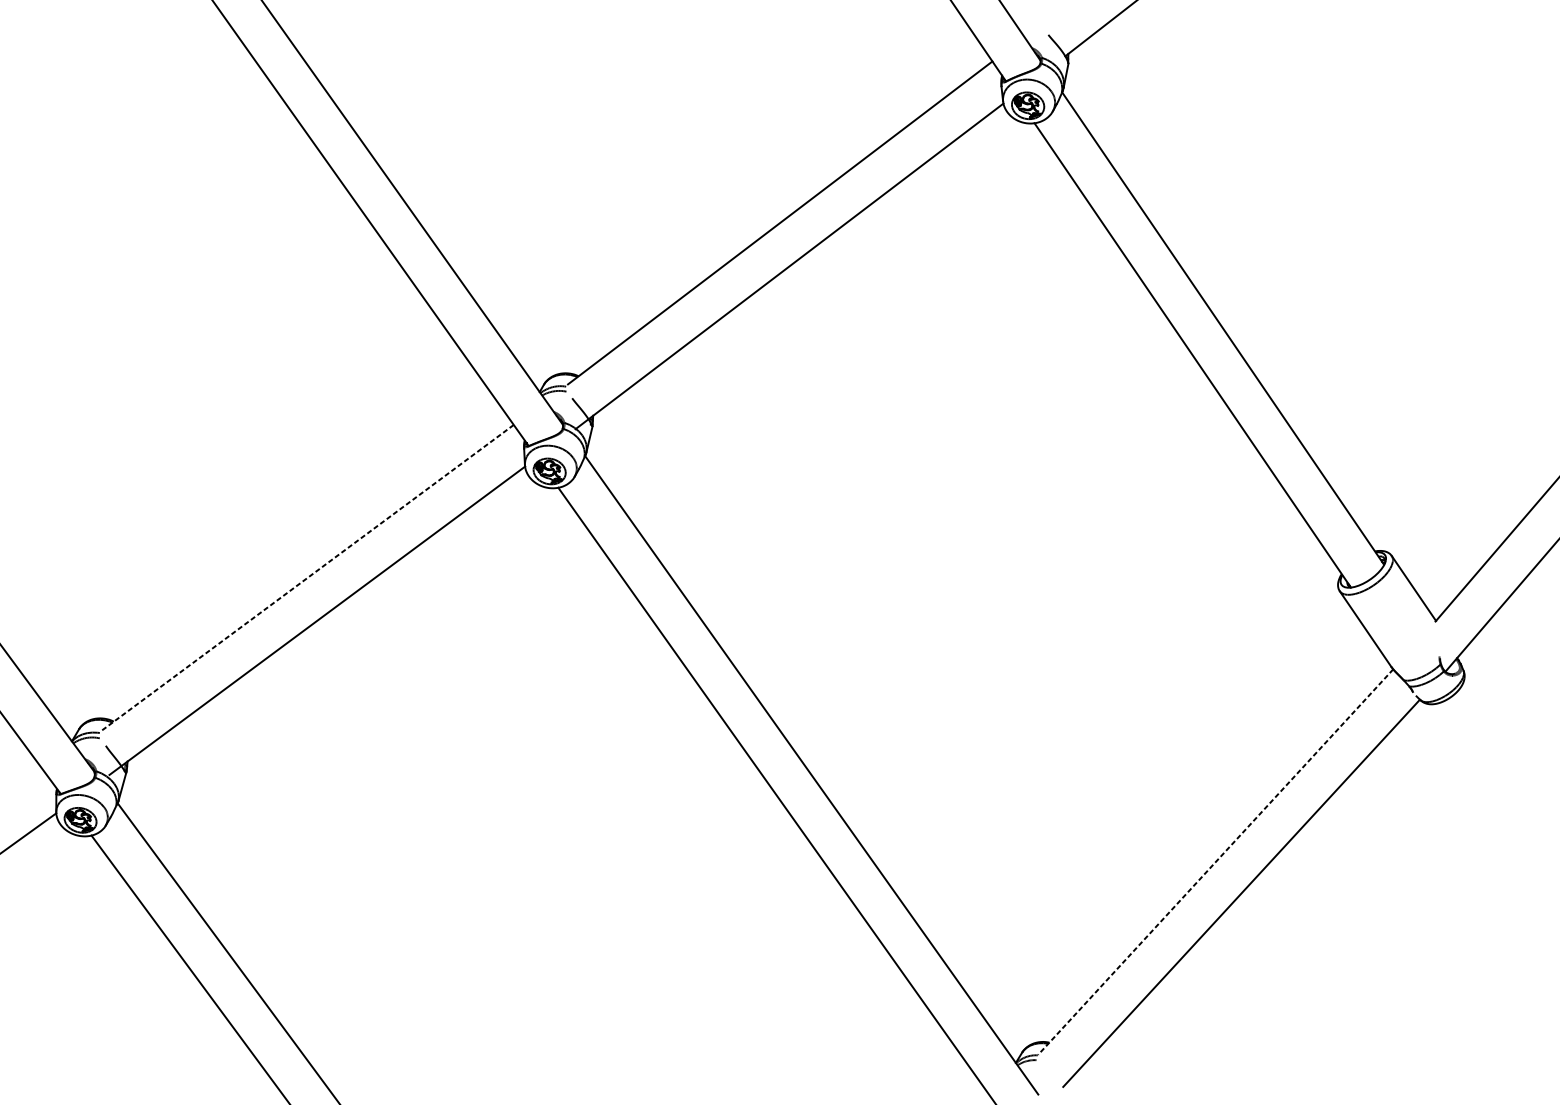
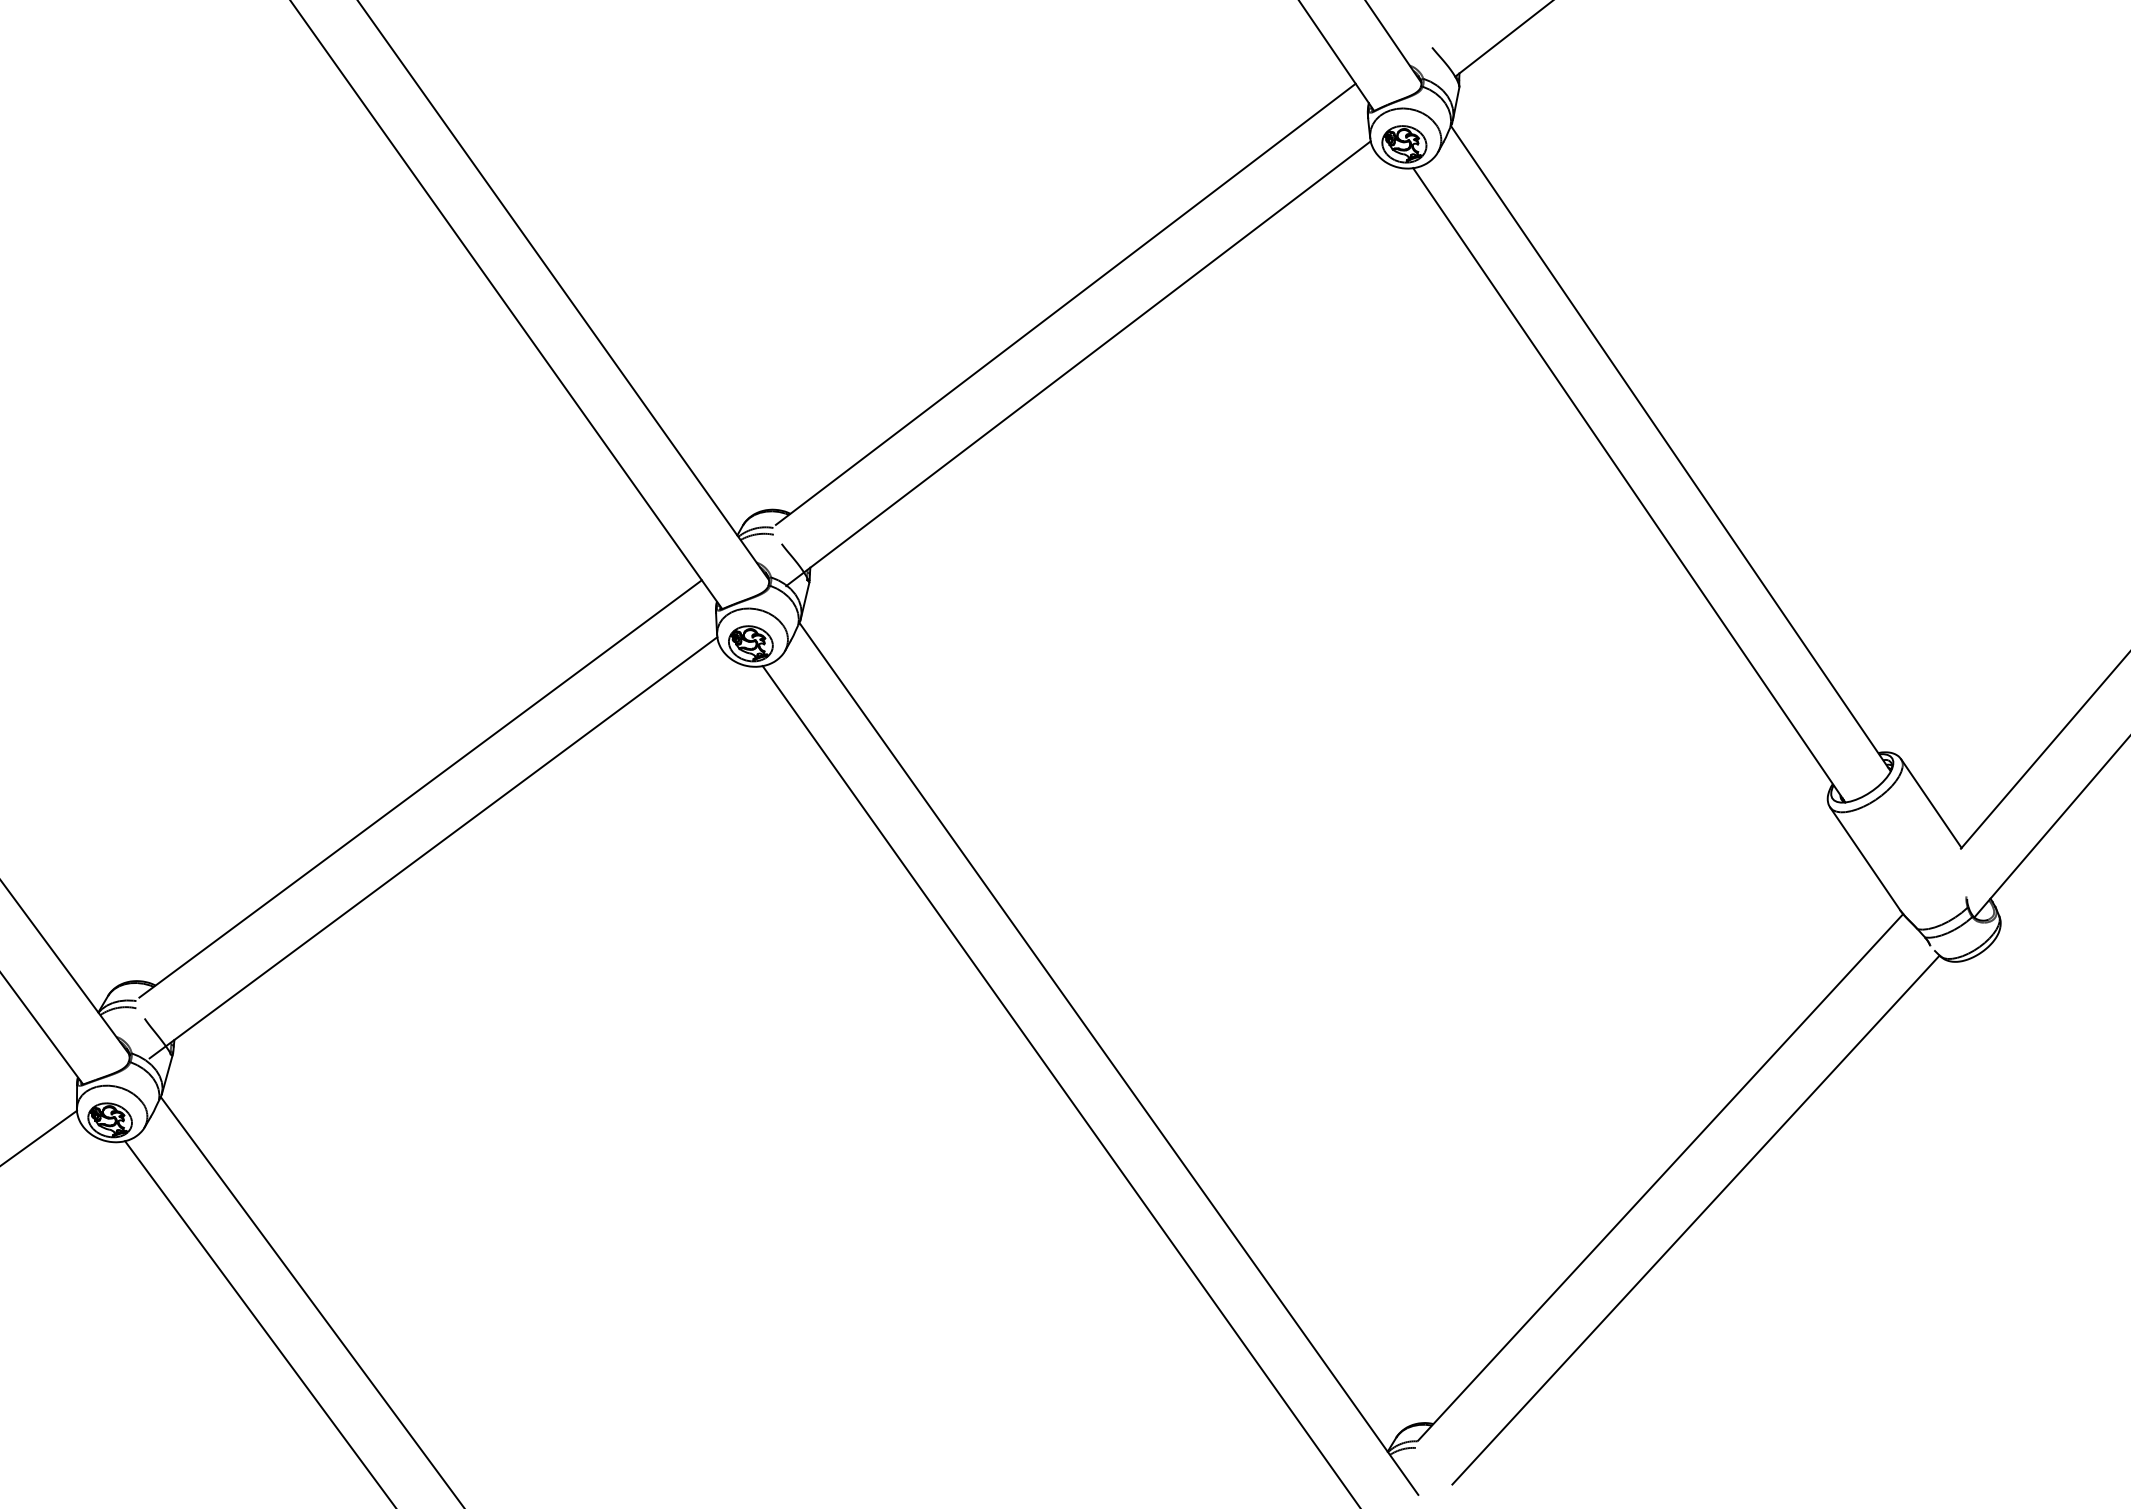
line: (307, 578) -> (420, 789), dashed -> solid
line: (1215, 862) -> (1660, 1177), dashed -> solid

